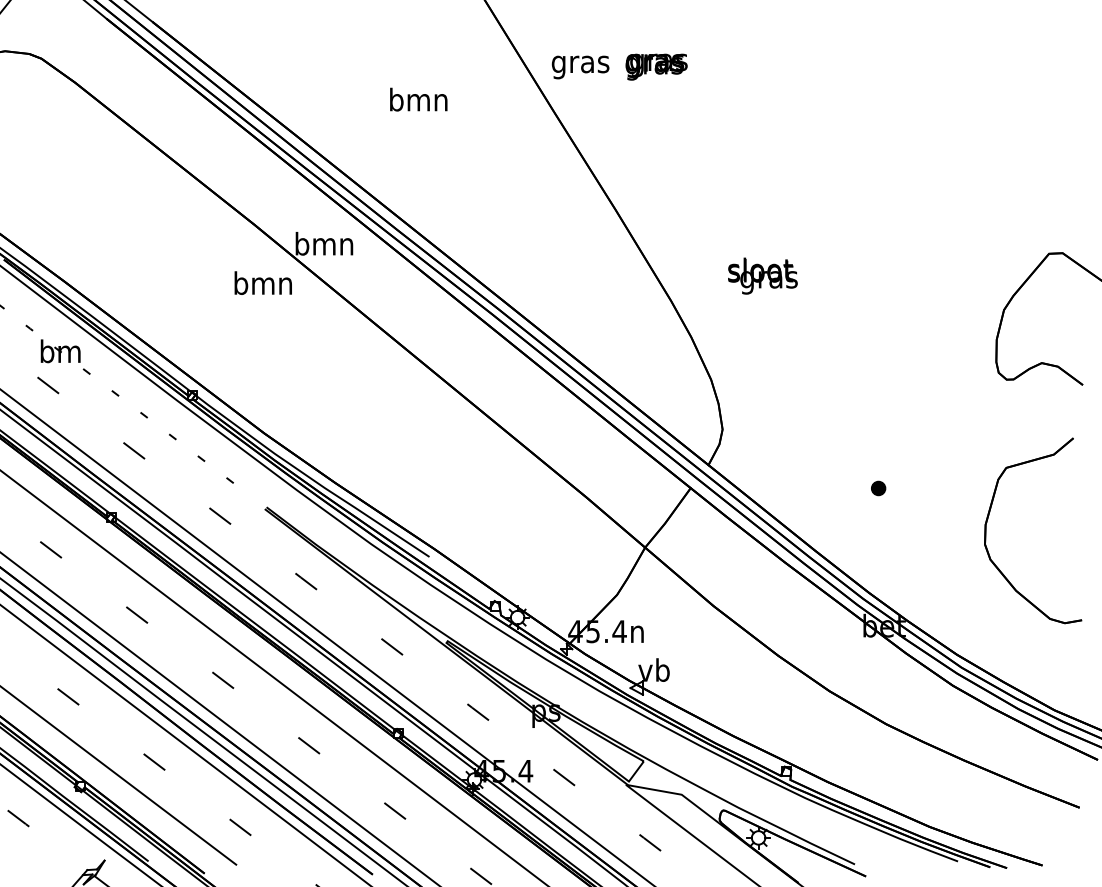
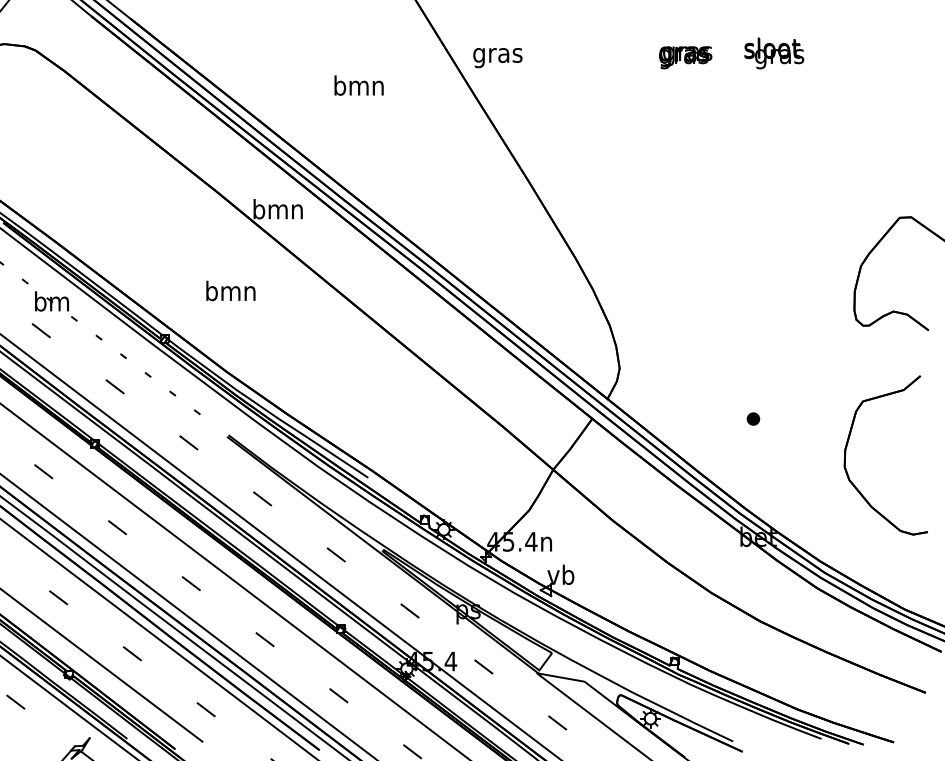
text: (656, 66) -> (685, 57), moved
text: (762, 275) -> (773, 52), moved
text: (262, 282) -> (230, 290), moved

